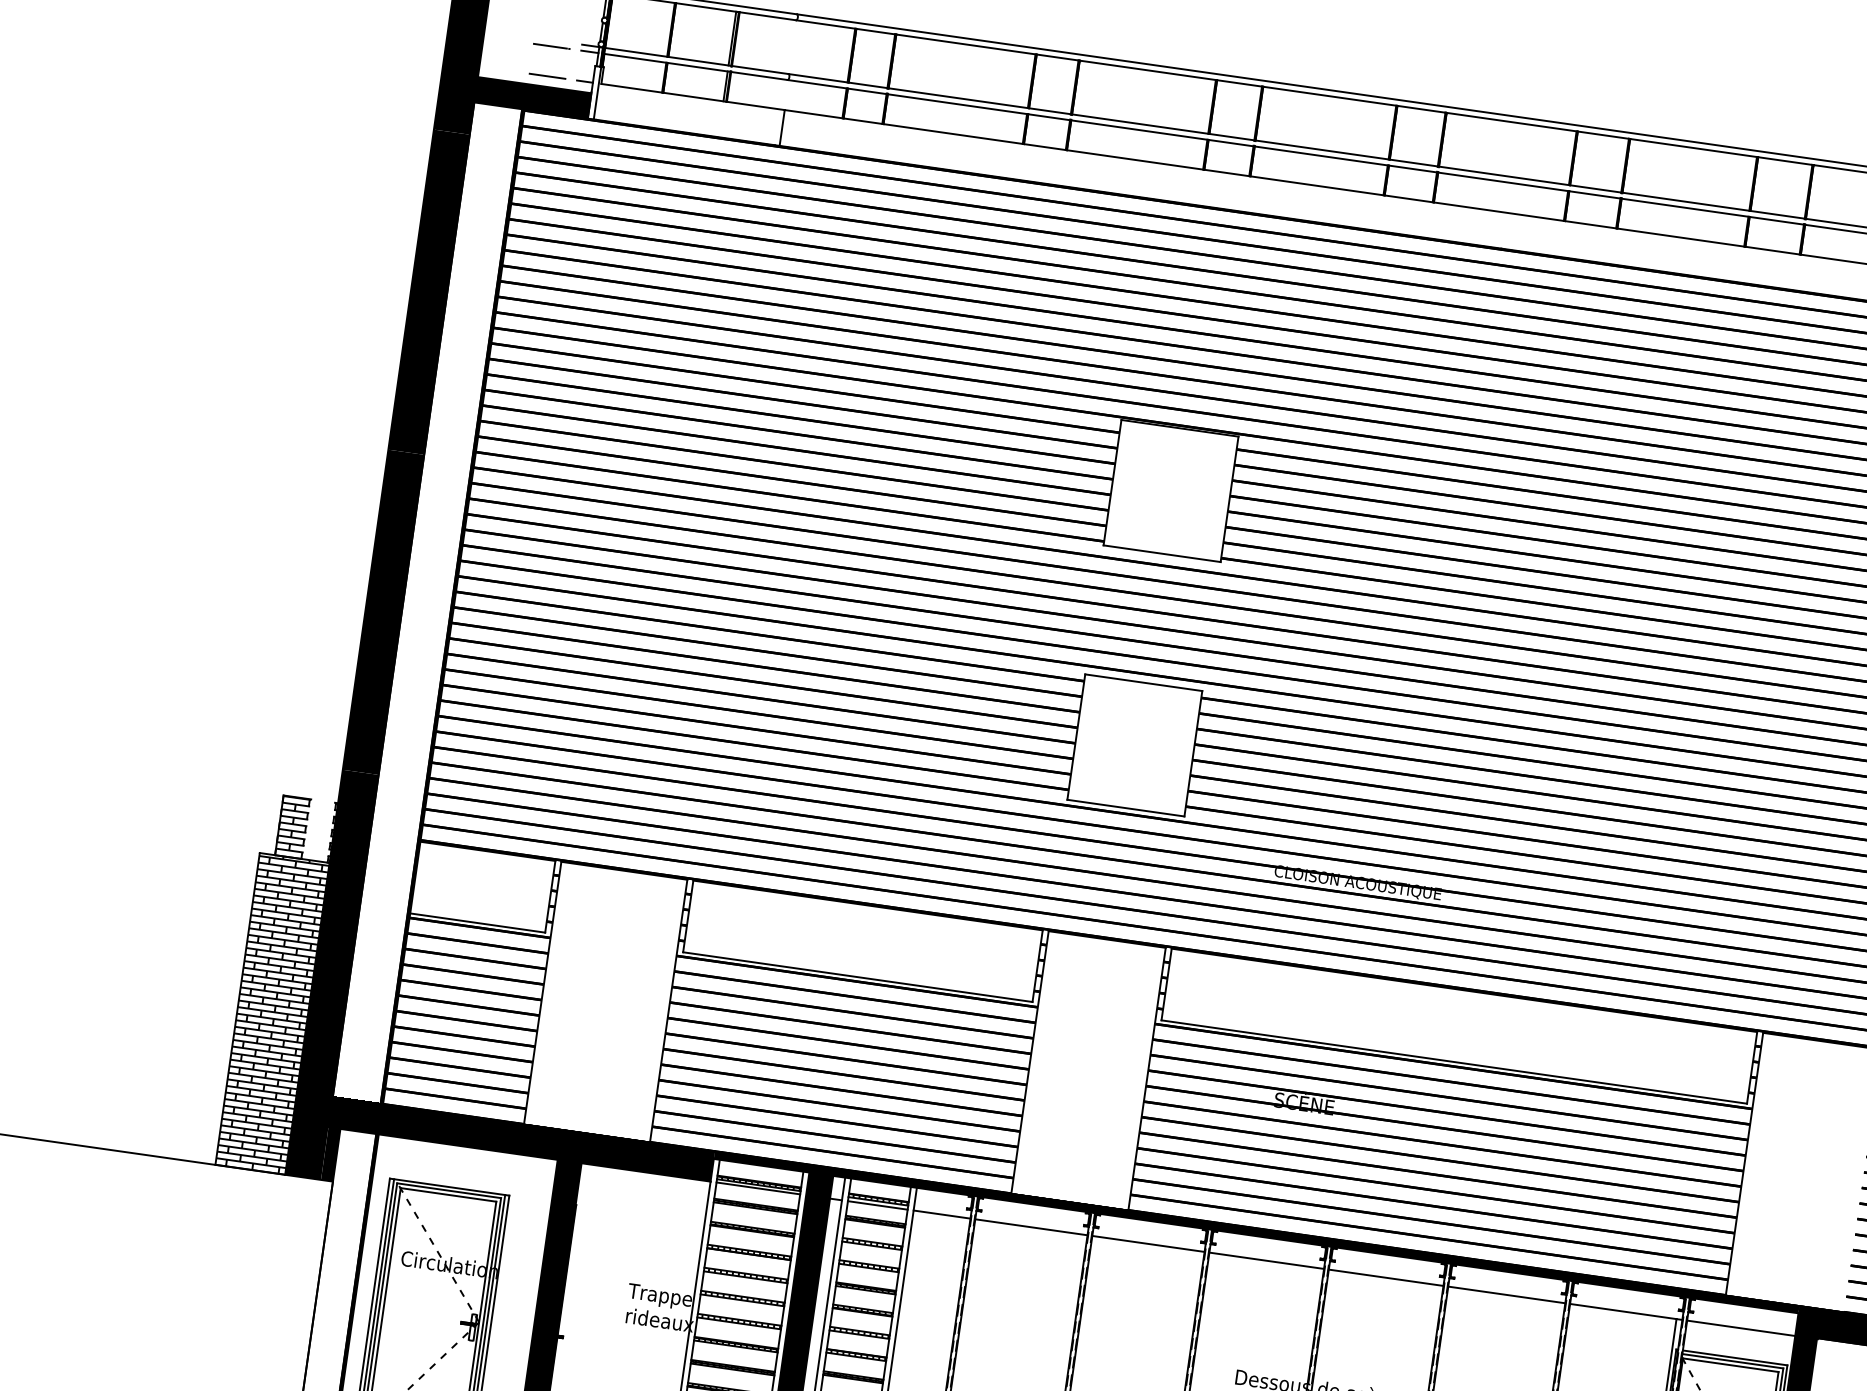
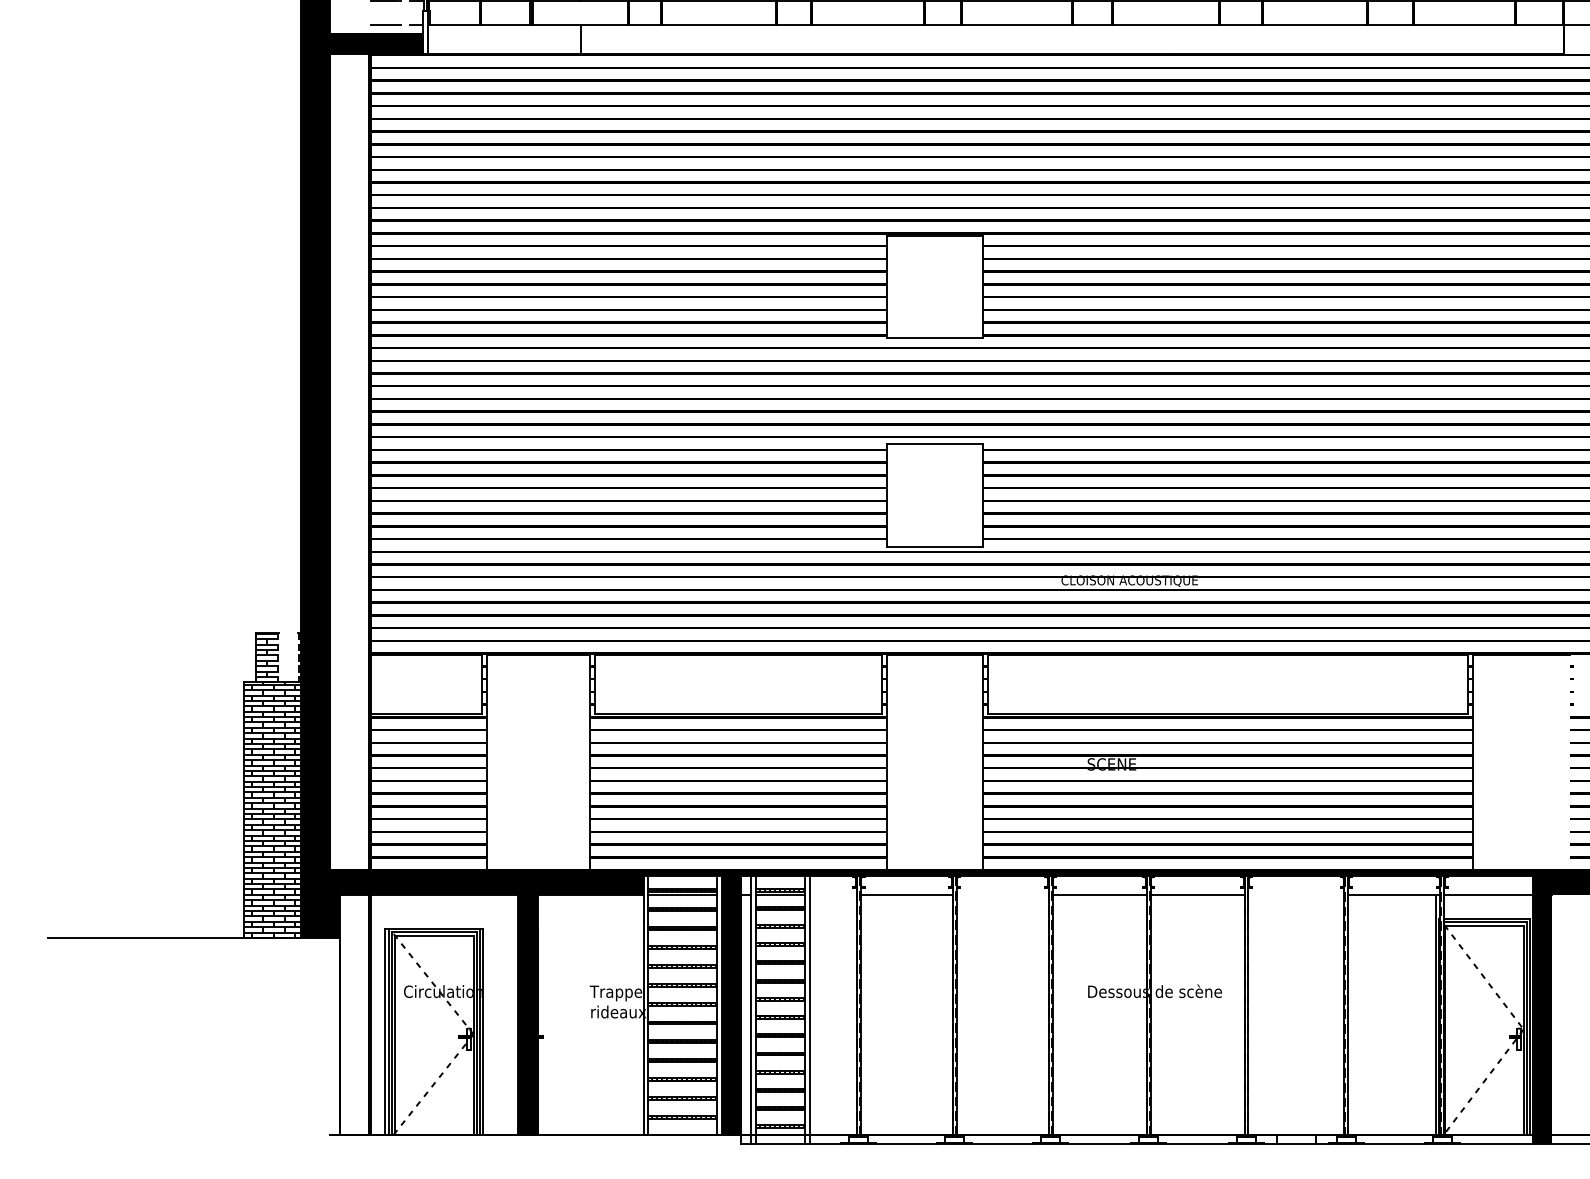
line: (942, 1214) -> (833, 894), removed
line: (1148, 1243) -> (1002, 894), removed
line: (1506, 1294) -> (1296, 894), removed

